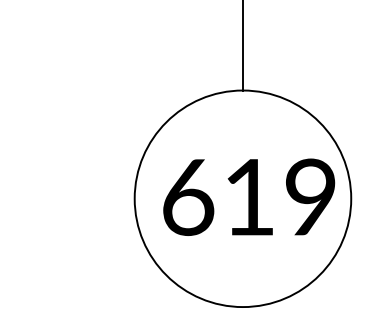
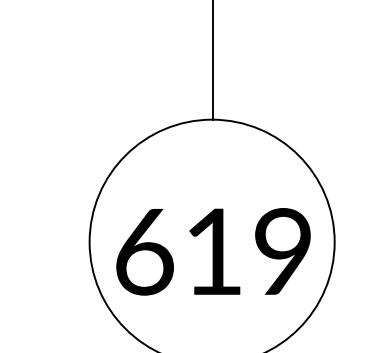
text: (249, 196) -> (213, 250), moved

